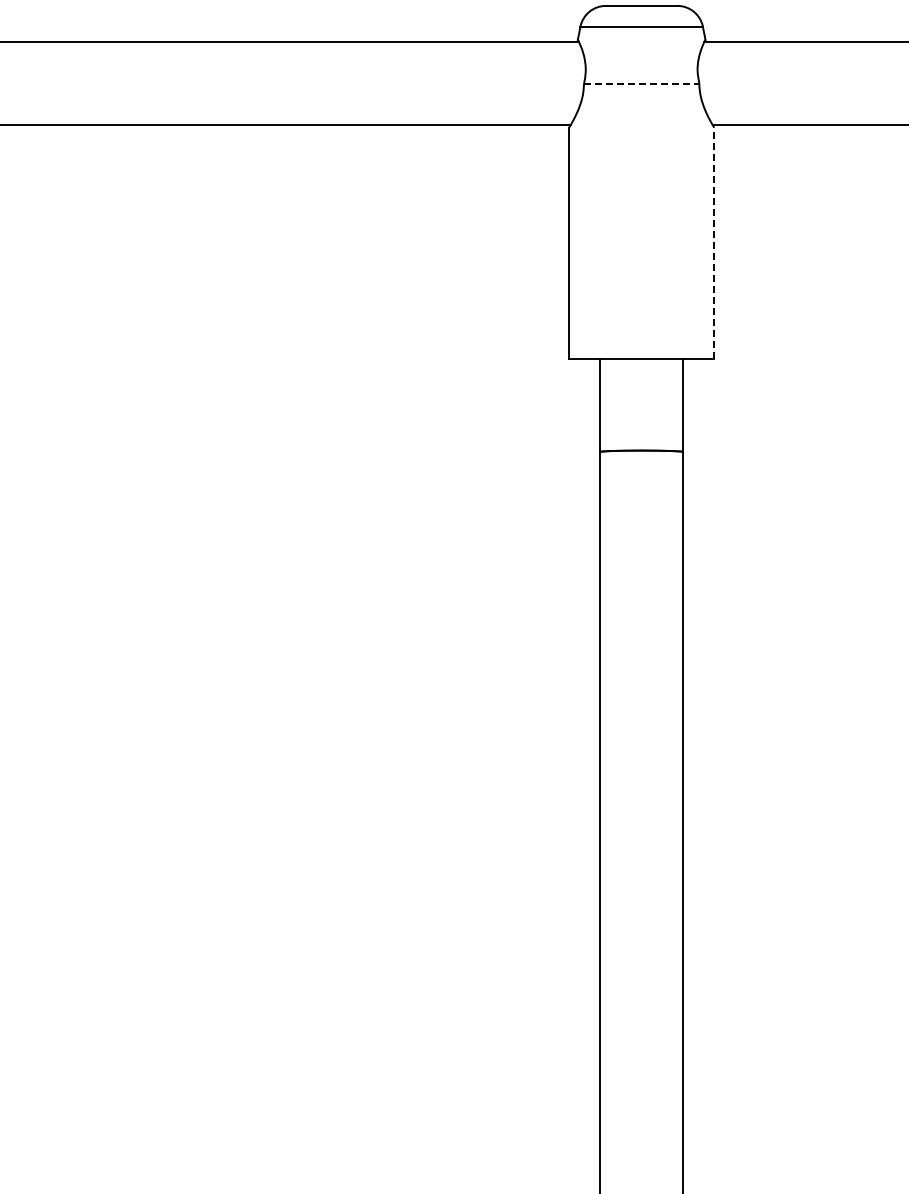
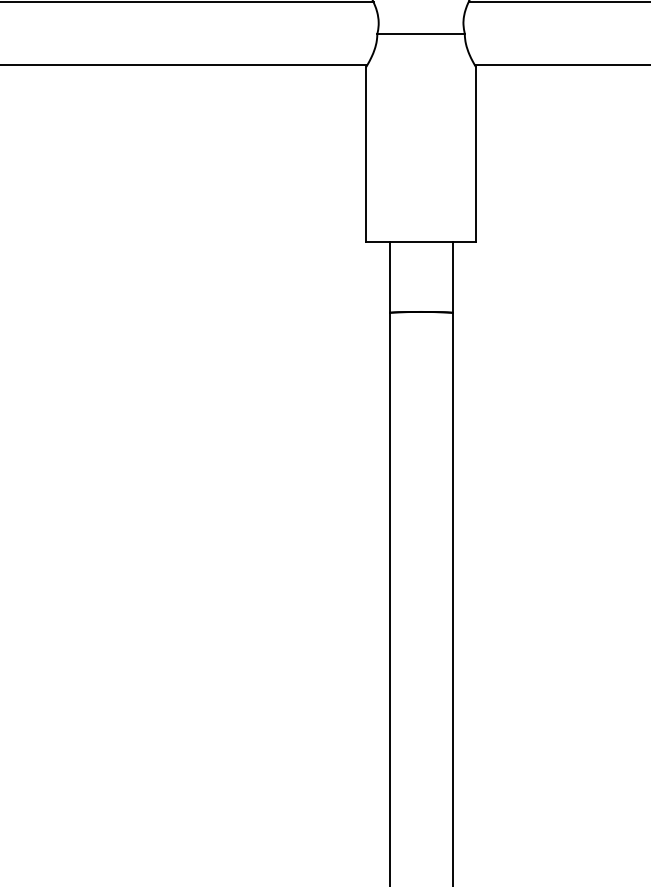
line: (641, 83) -> (420, 33), dashed -> solid
line: (714, 242) -> (476, 154), dashed -> solid

